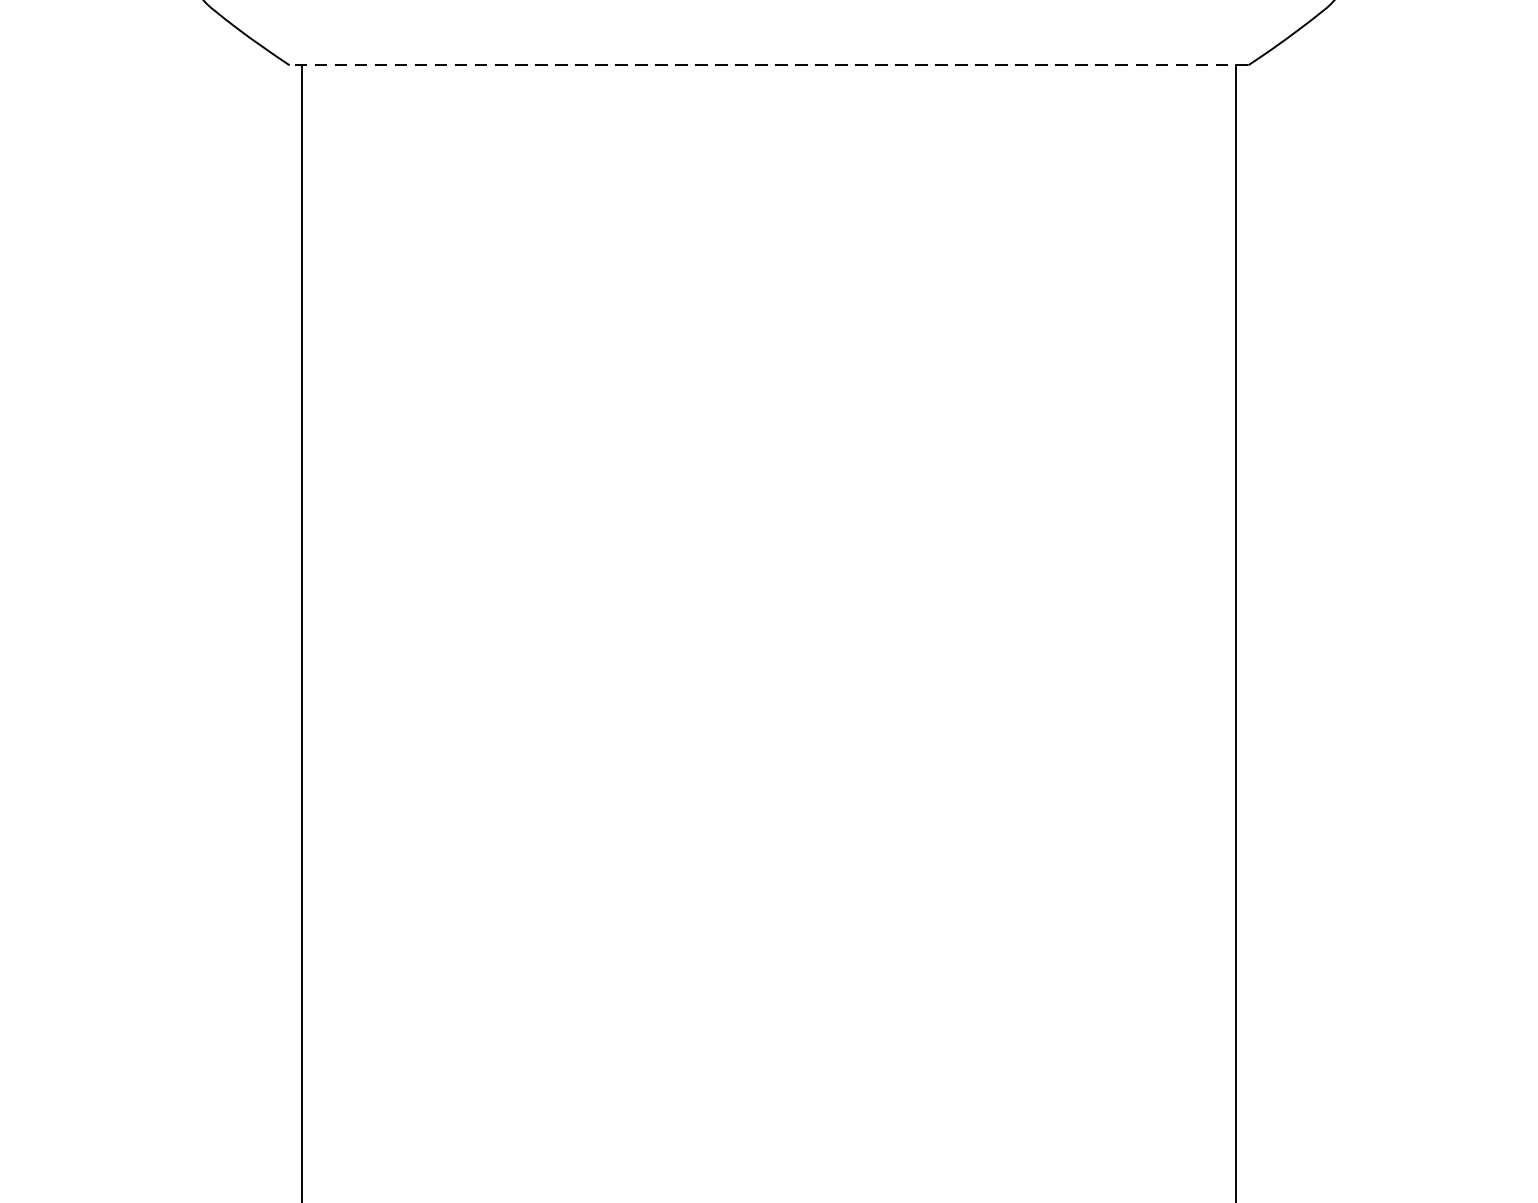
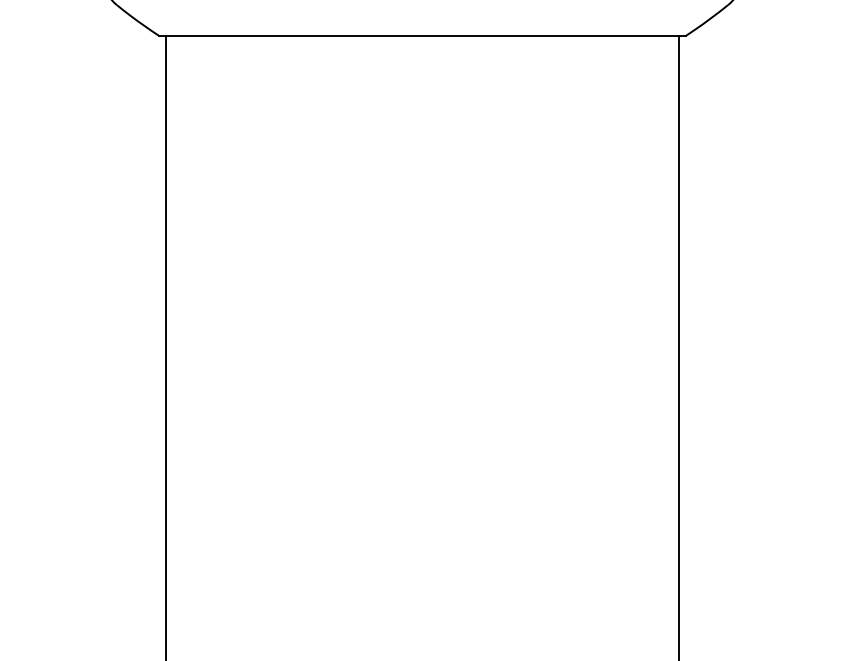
line: (769, 64) -> (422, 35), dashed -> solid

